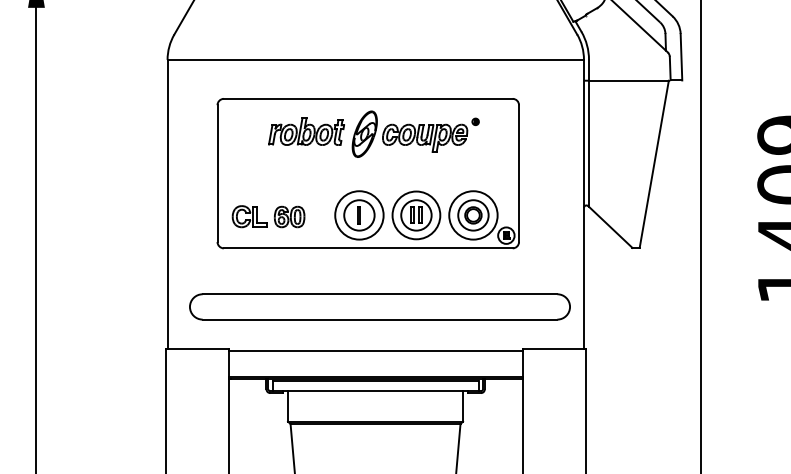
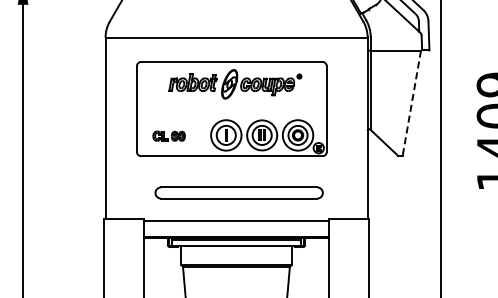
line: (653, 164) -> (411, 103), solid -> dashed
part: (267, 215) -> (168, 135), size x0.7
part: (378, 306) -> (238, 192), size x0.7

